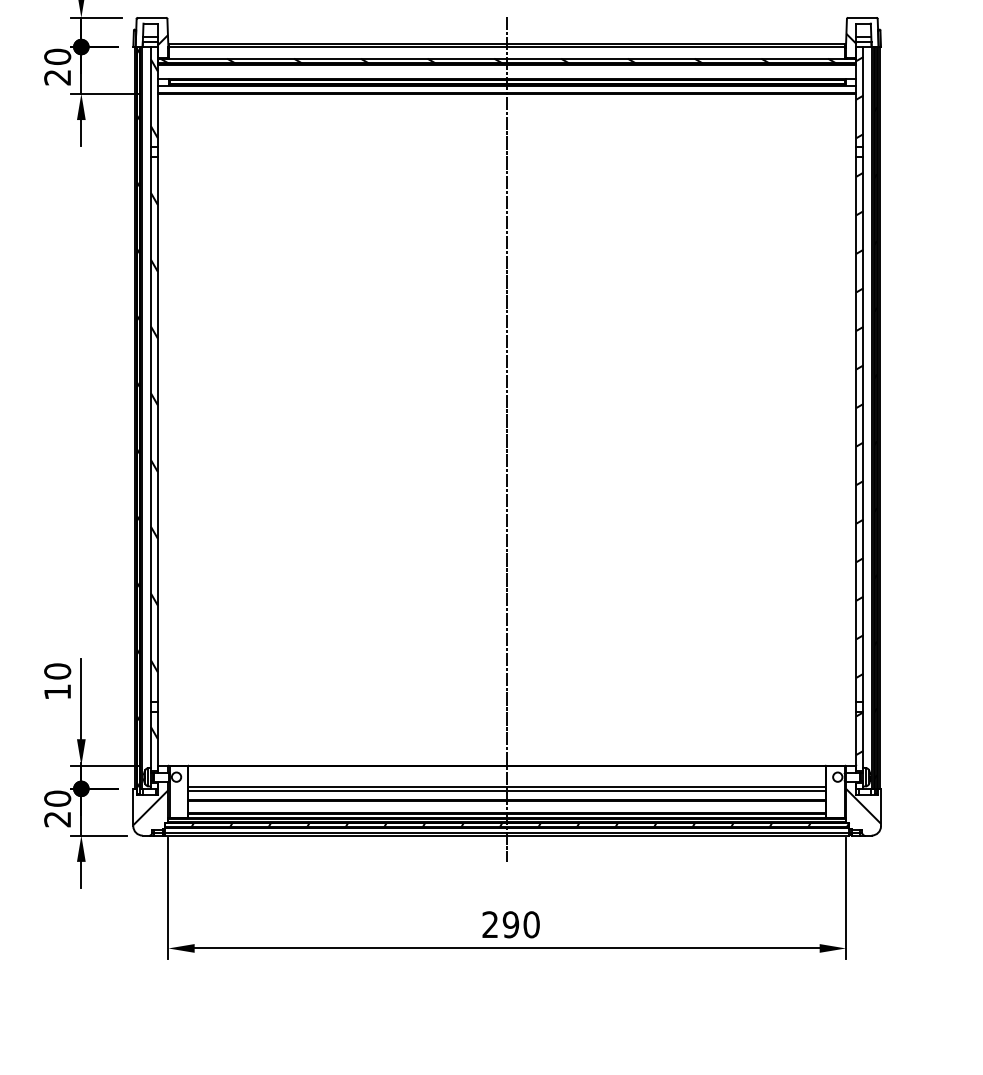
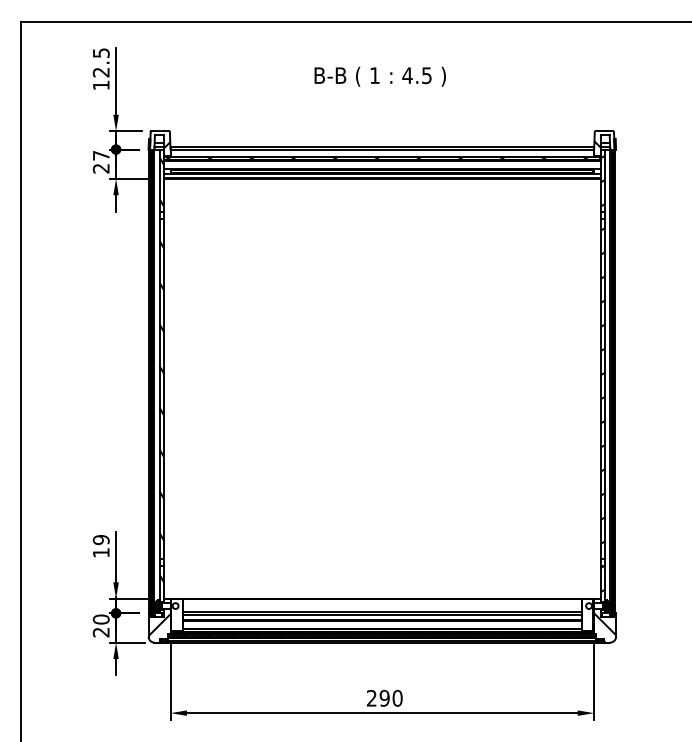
text: (56, 56) -> (100, 155), 20 -> 27
line: (507, 438) -> (382, 394), removed
text: (57, 672) -> (101, 540), 10 -> 19

